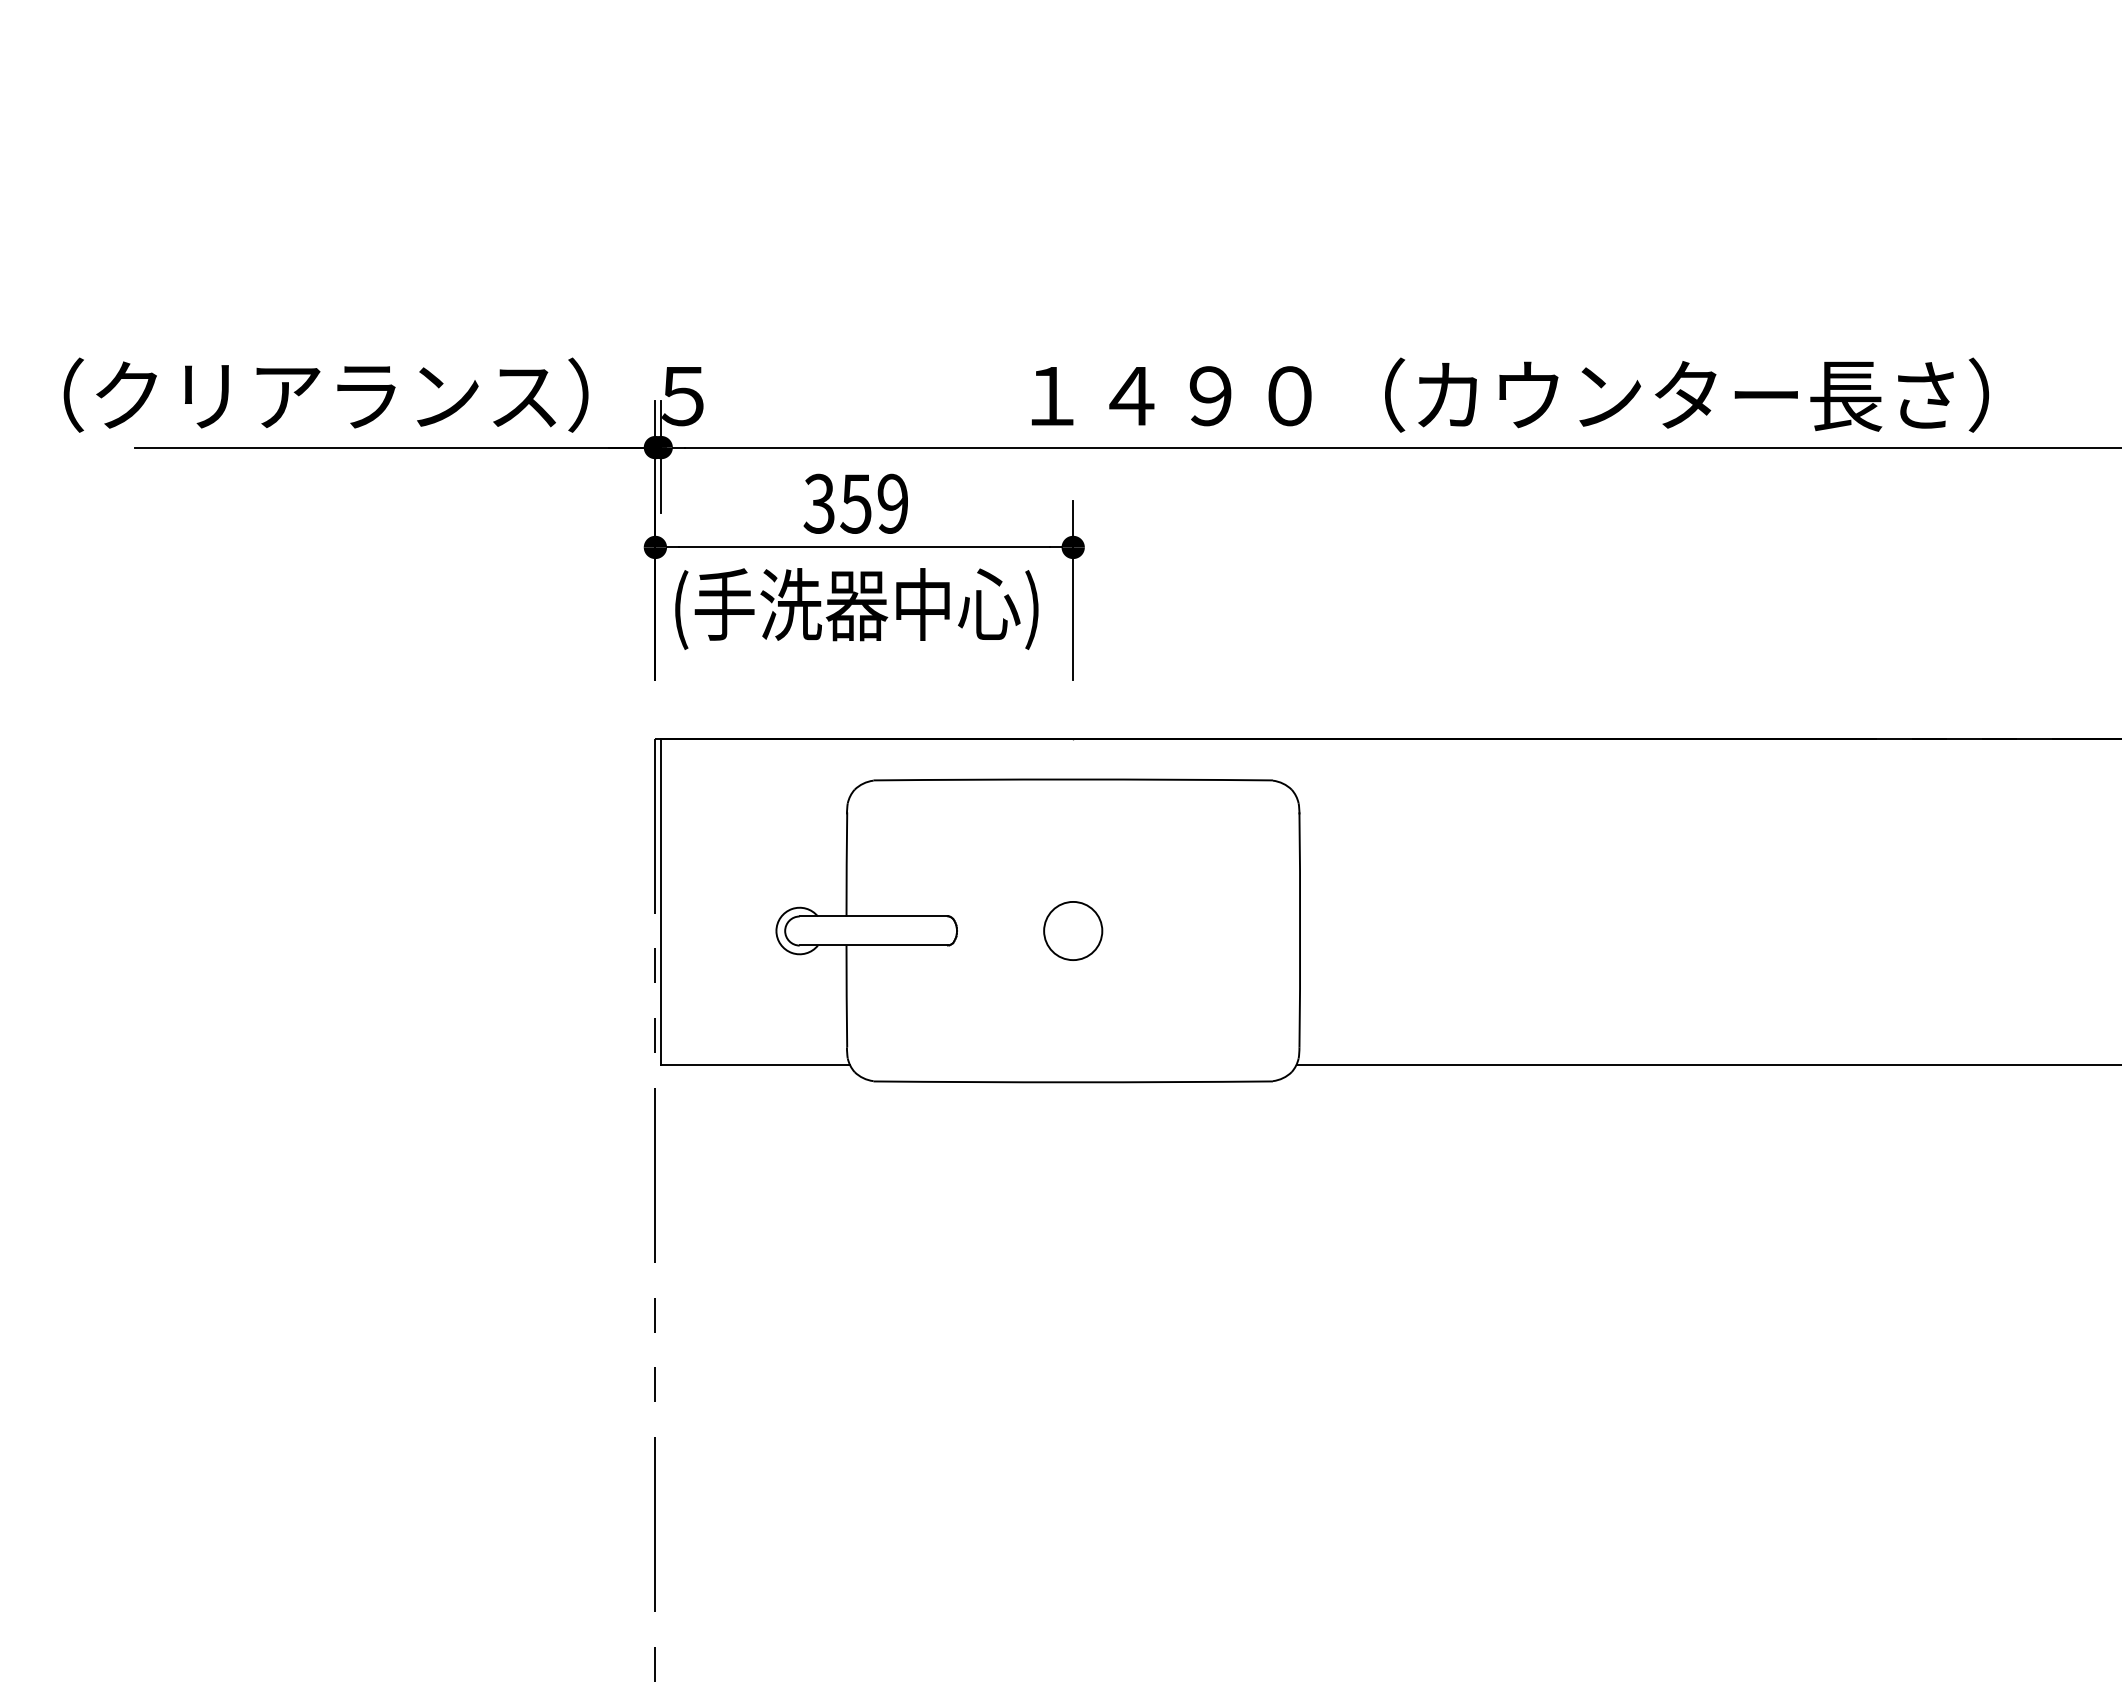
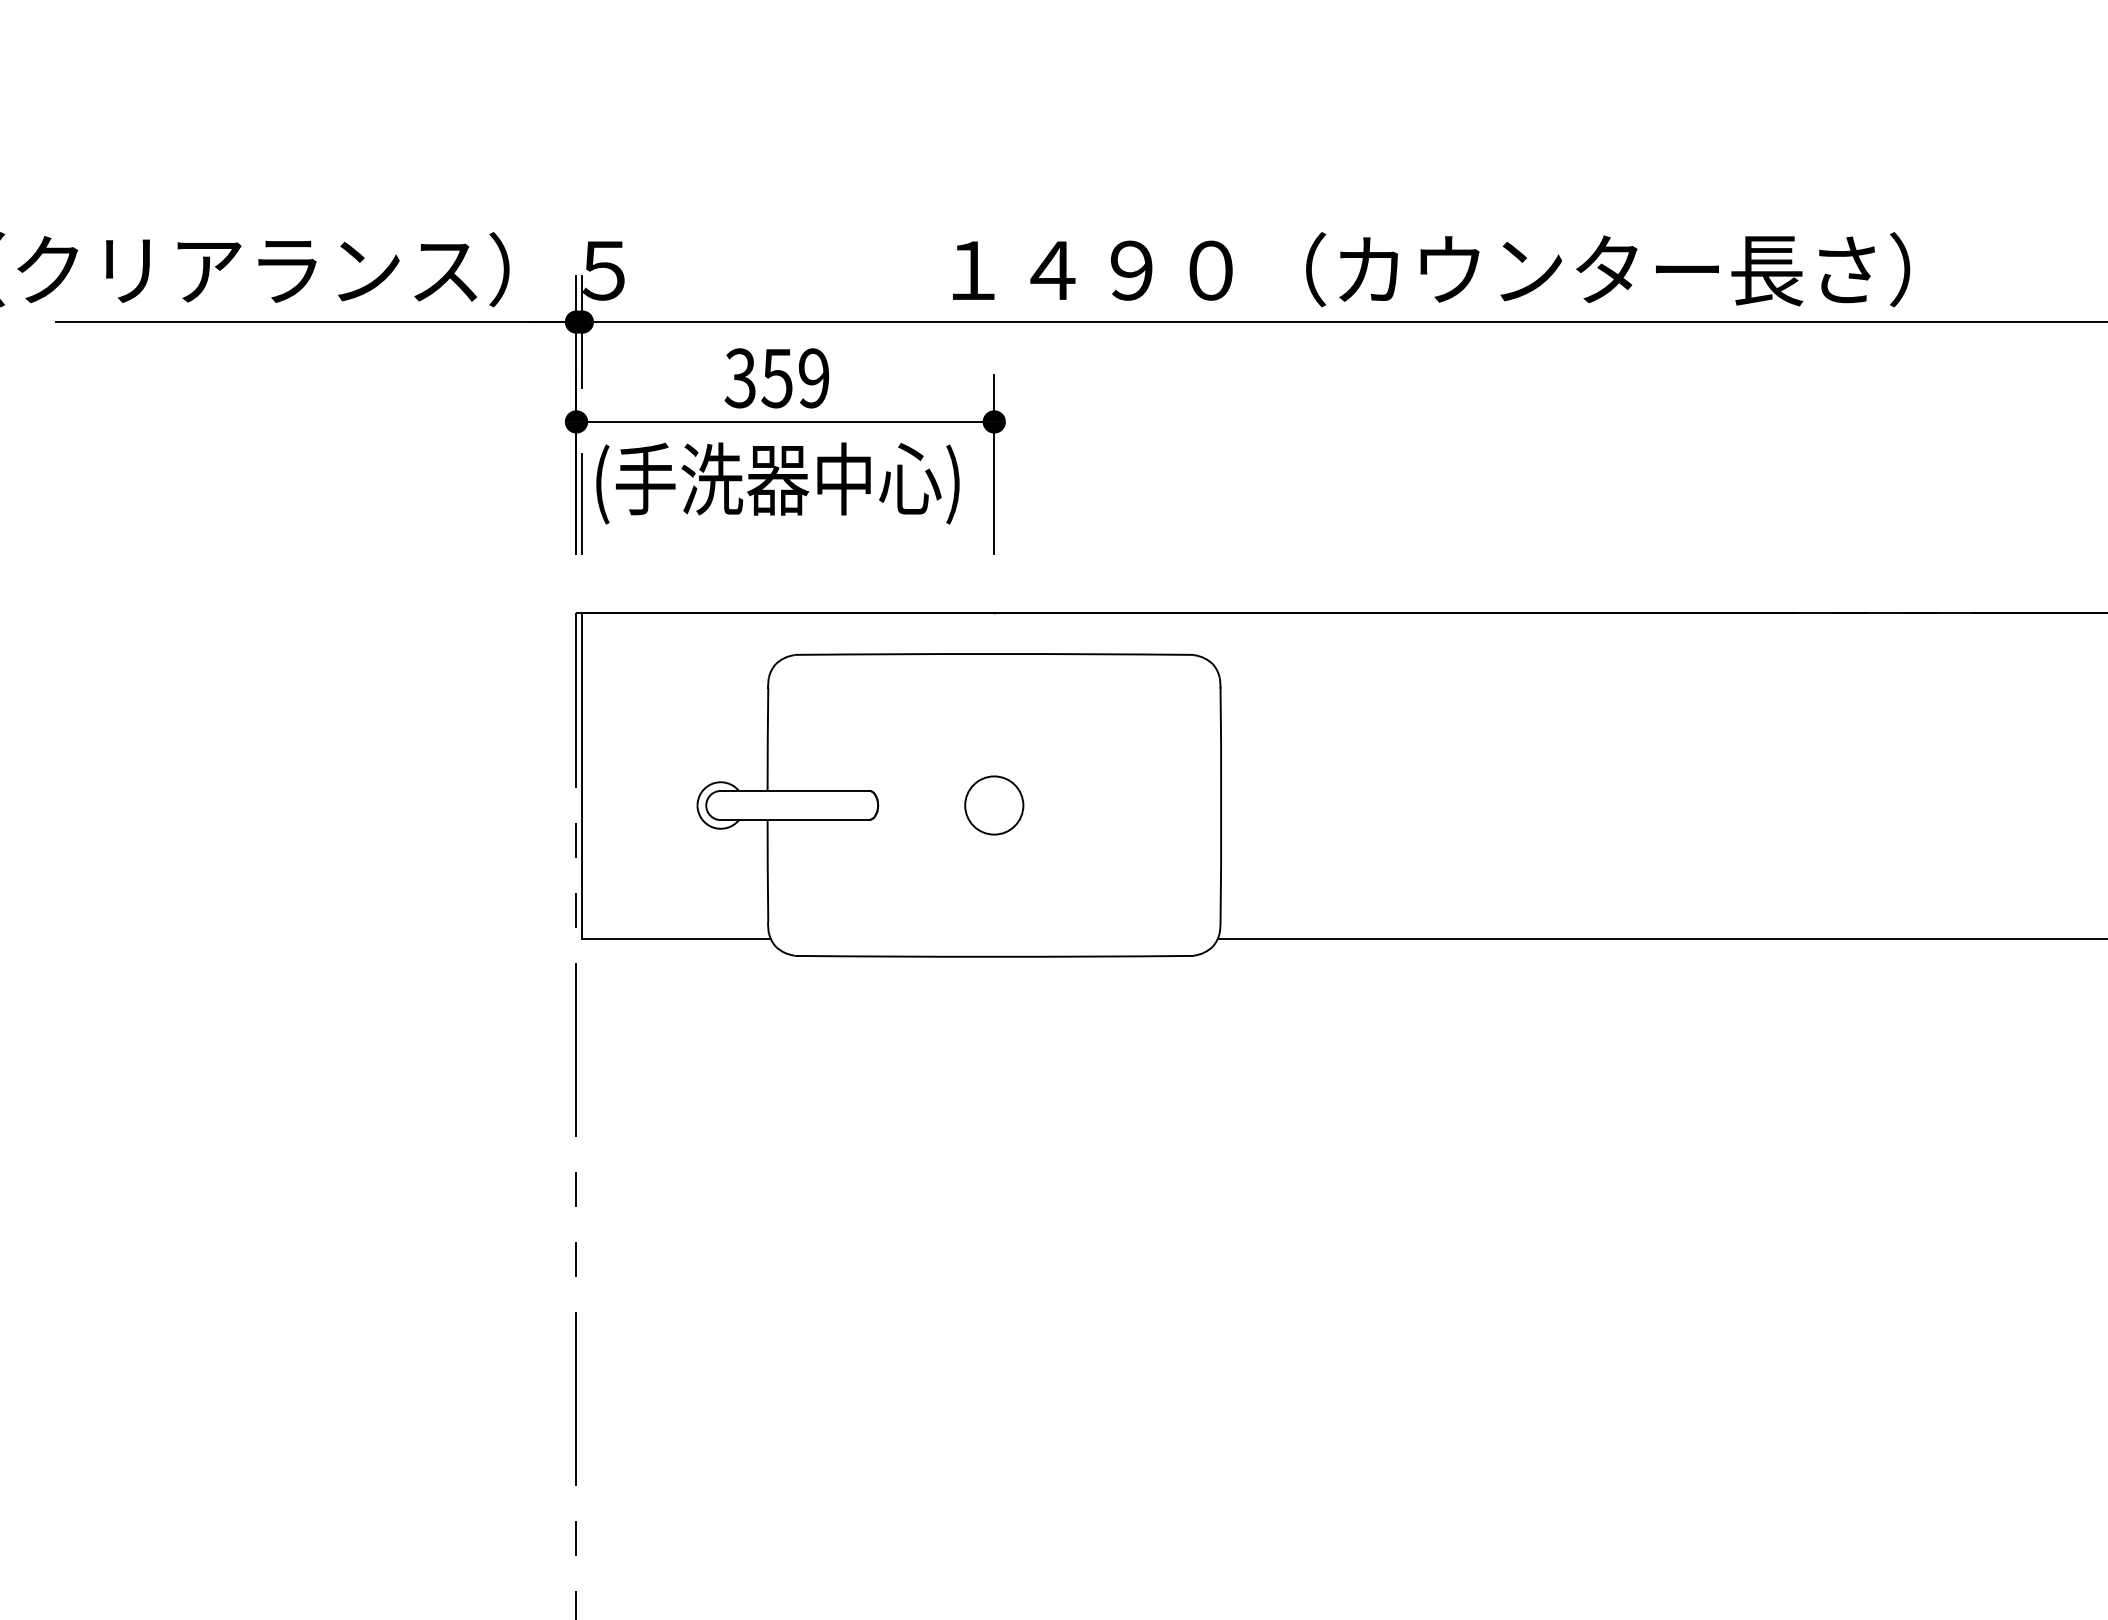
line: (661, 629) -> (582, 503), added

